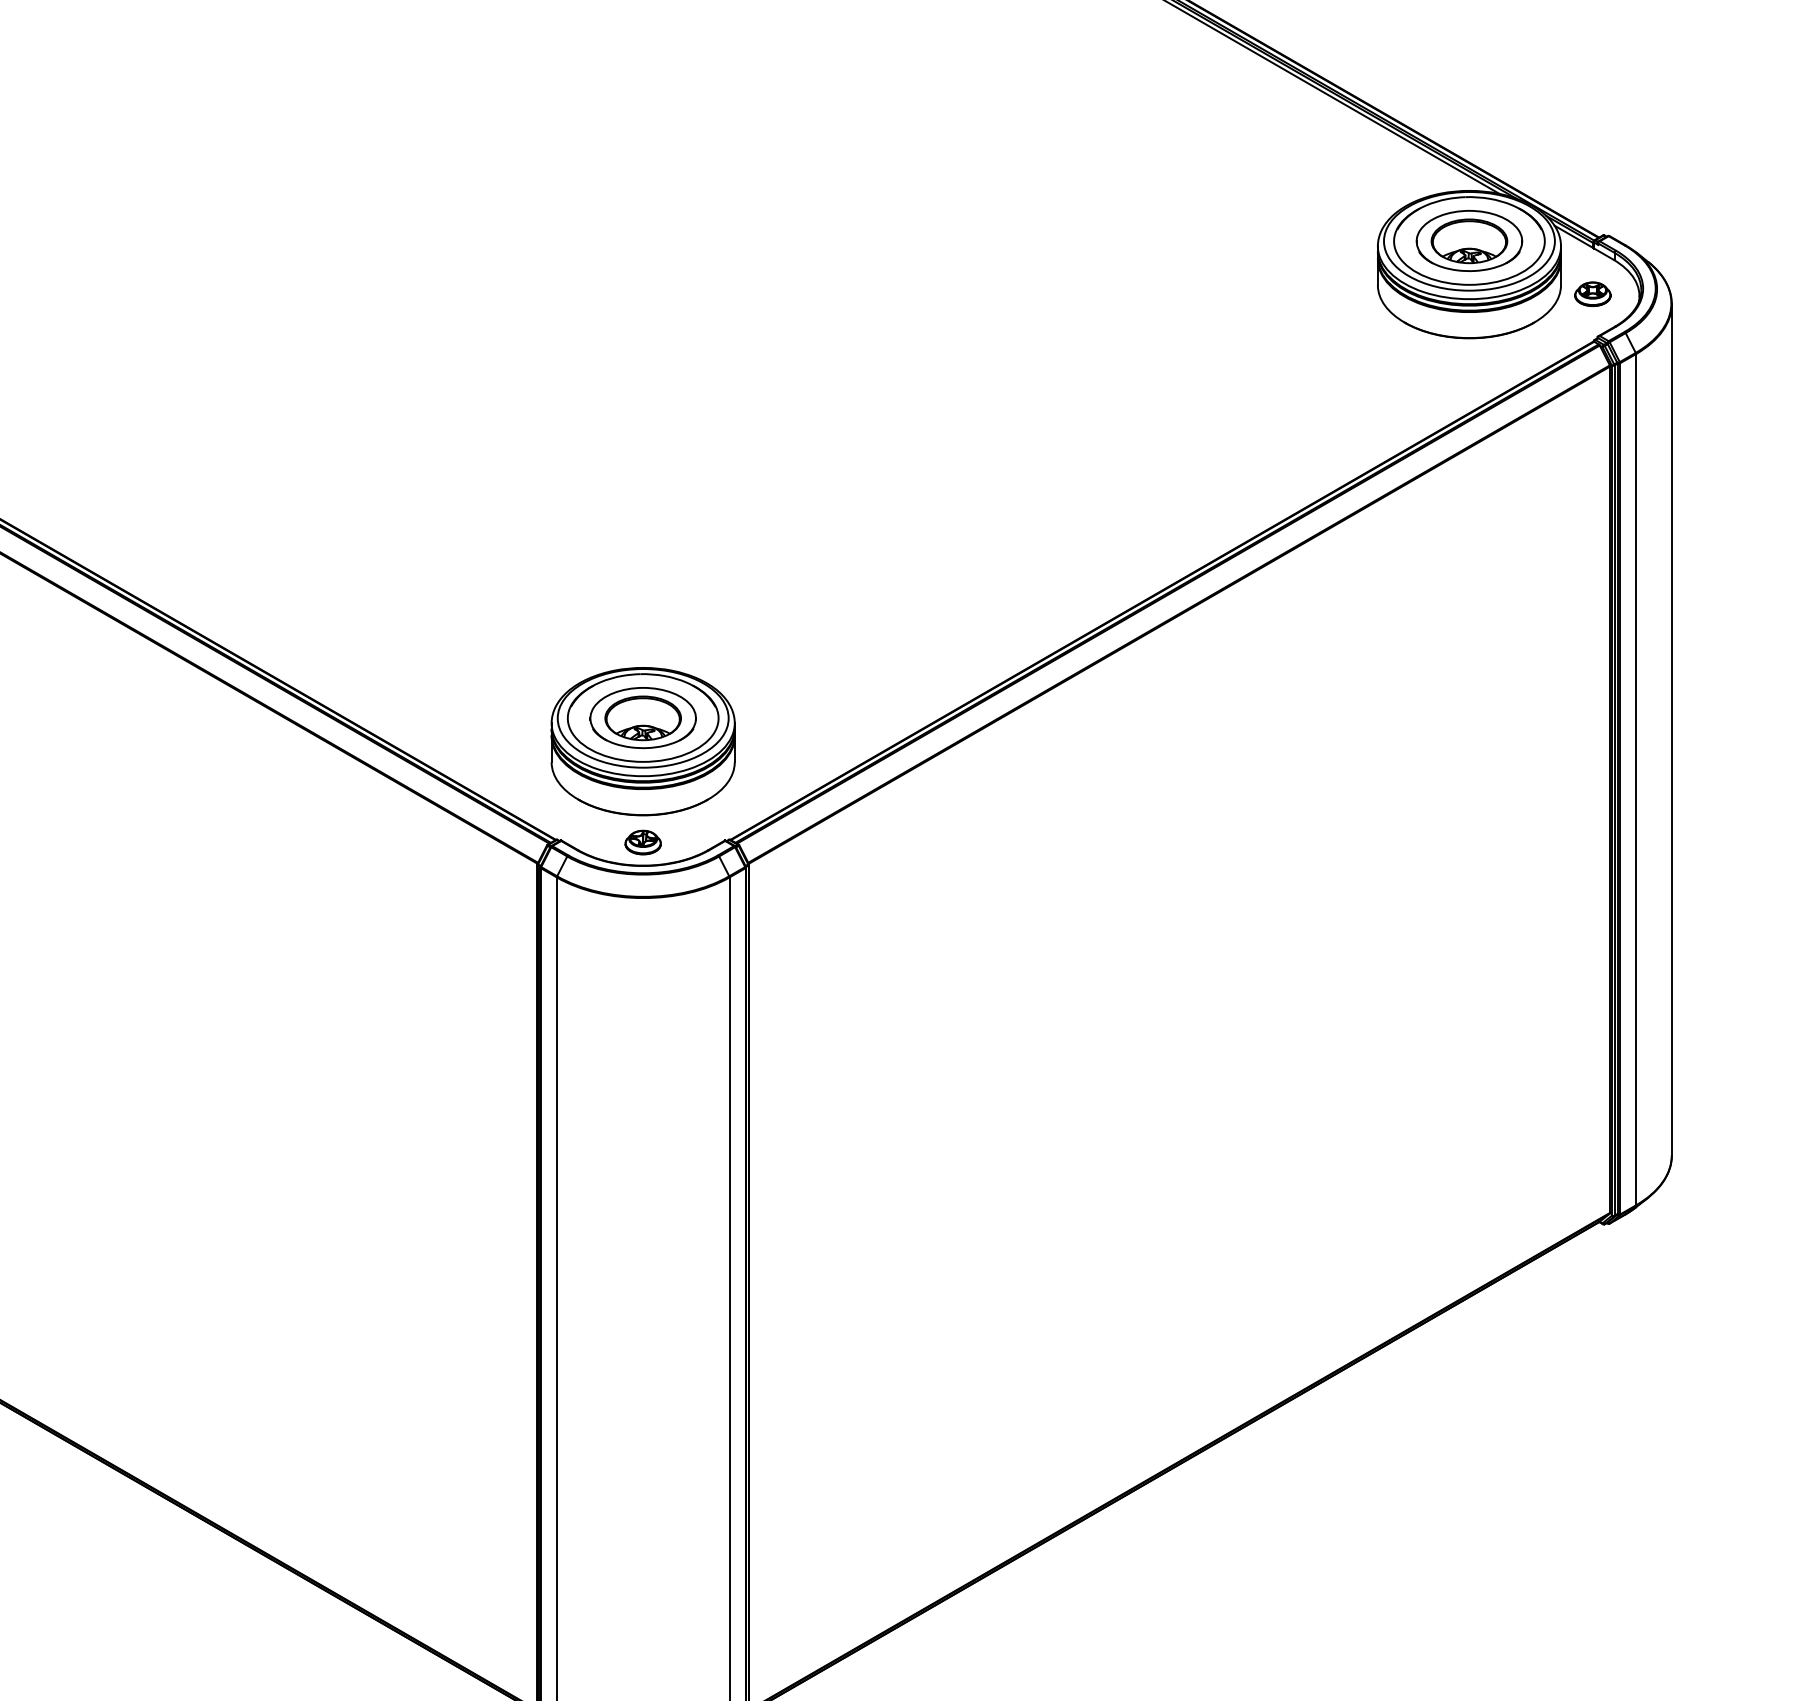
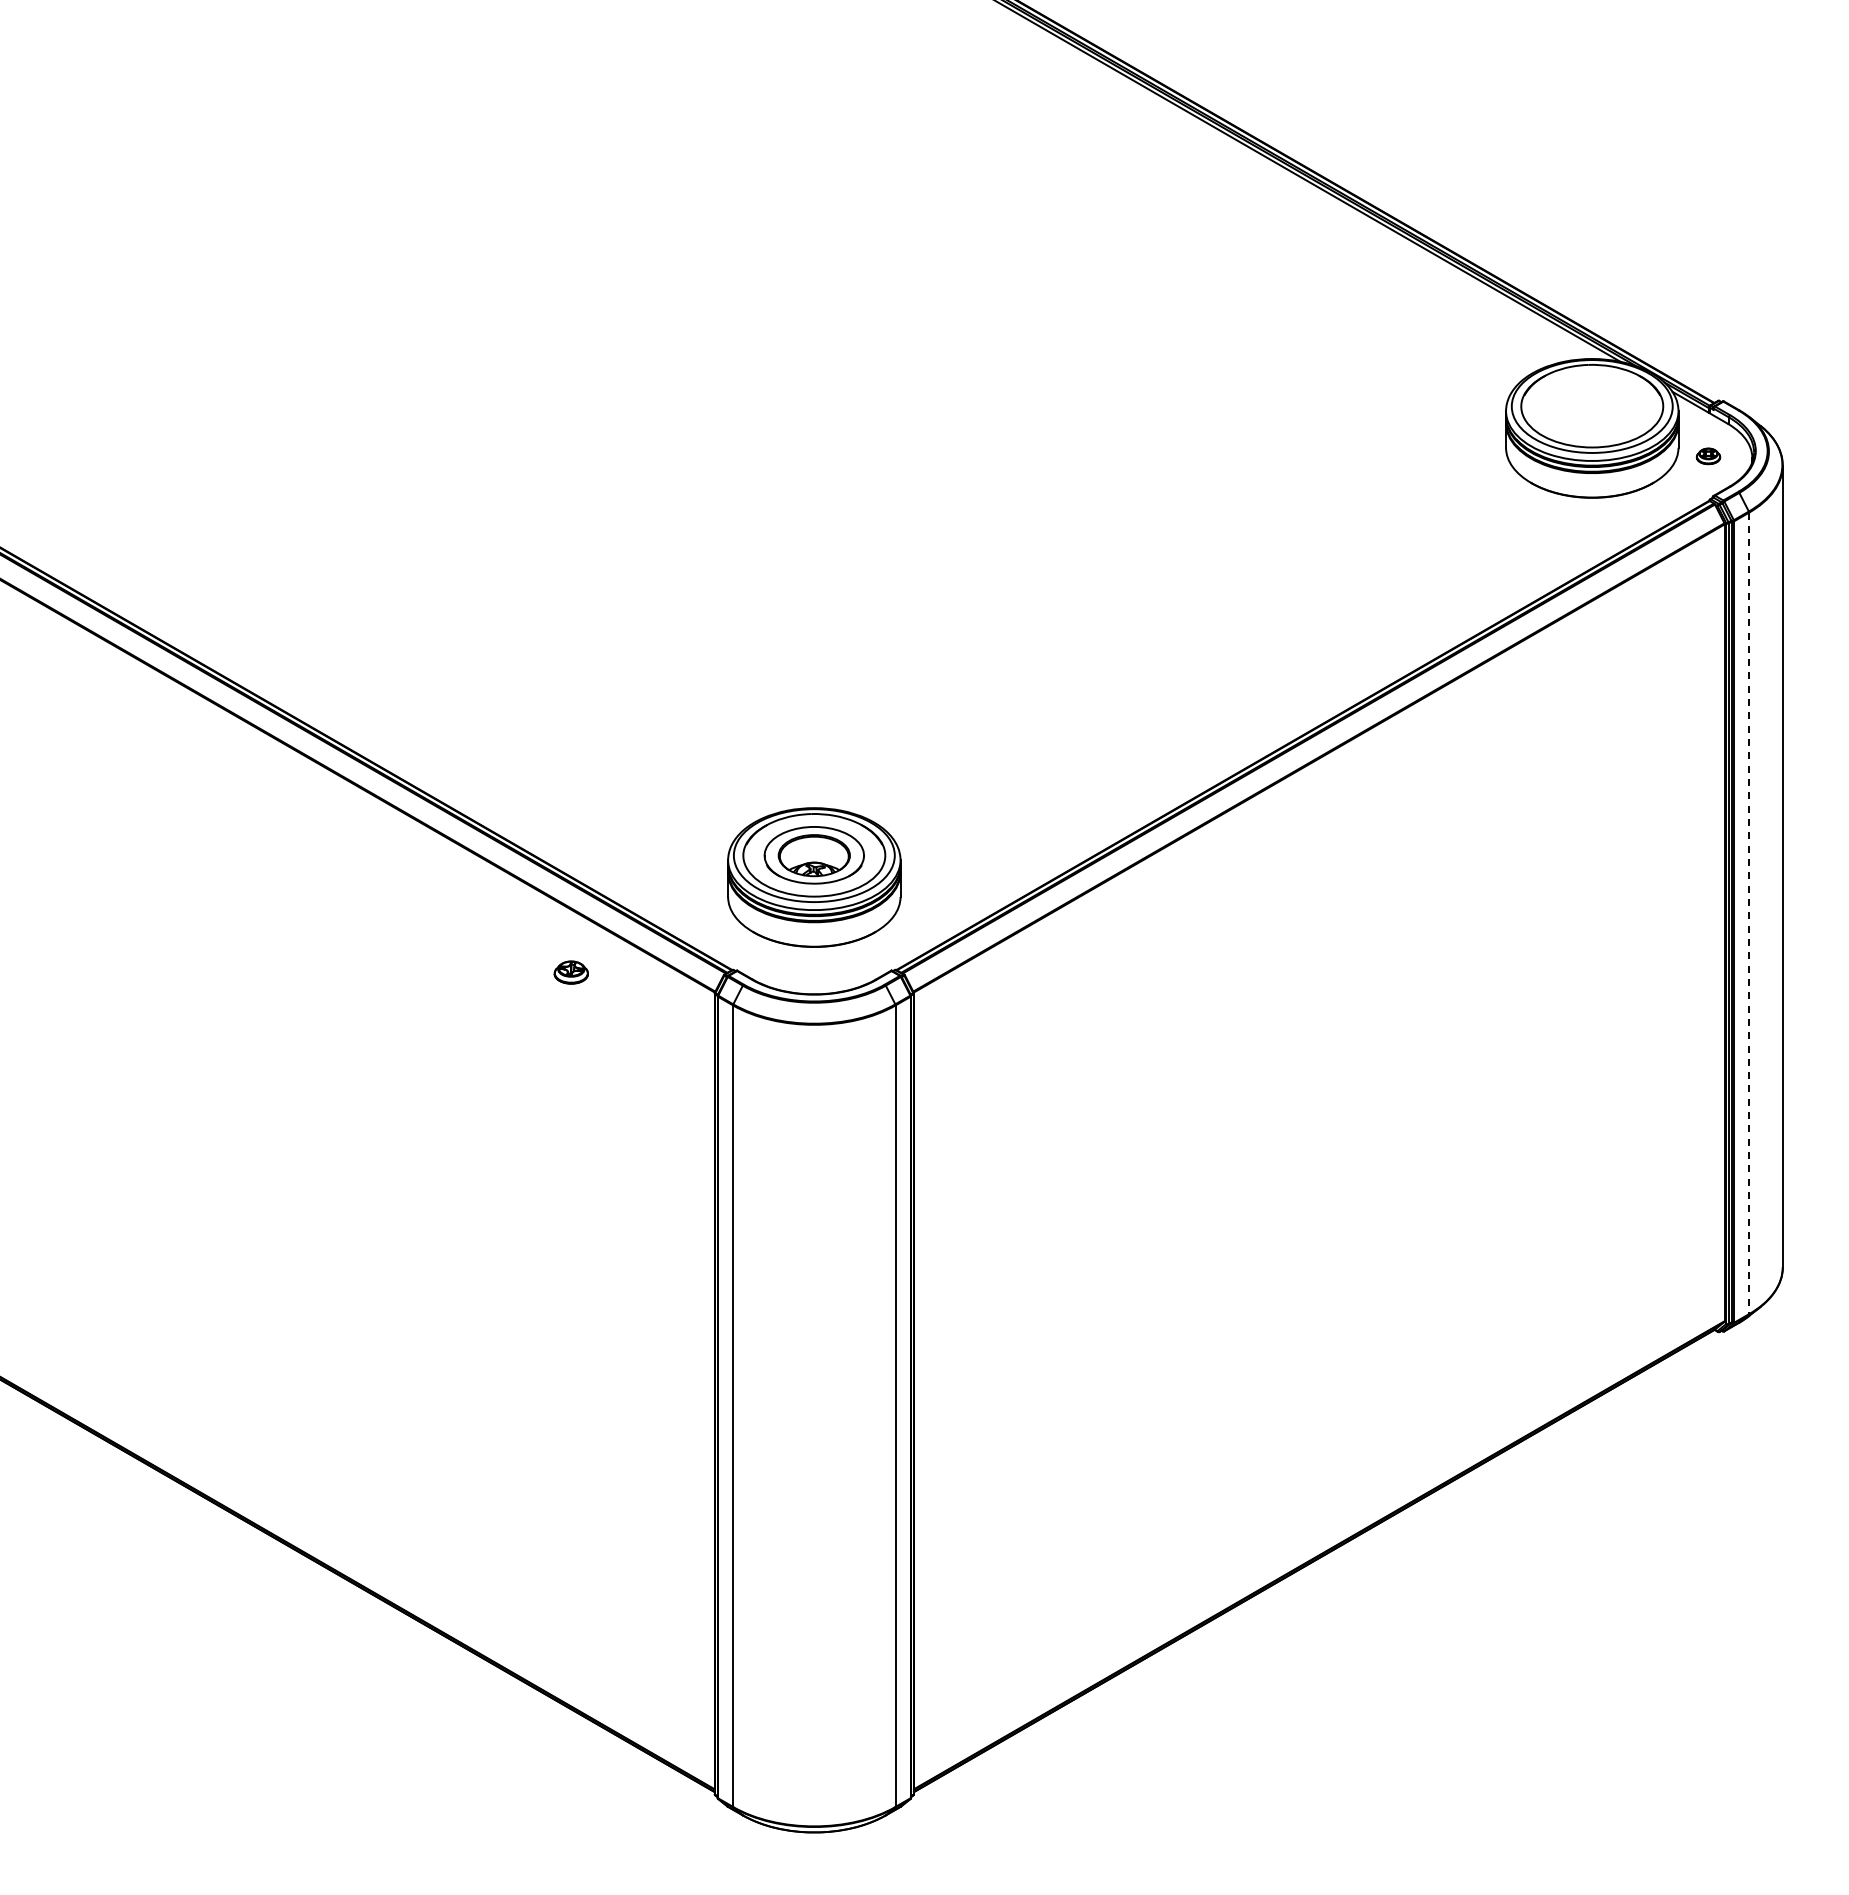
part: (1468, 240) -> (1591, 405), removed
part: (1592, 294) -> (1708, 456), size x0.7
line: (1636, 779) -> (1749, 913), solid -> dashed
part: (642, 842) -> (570, 972), moved

